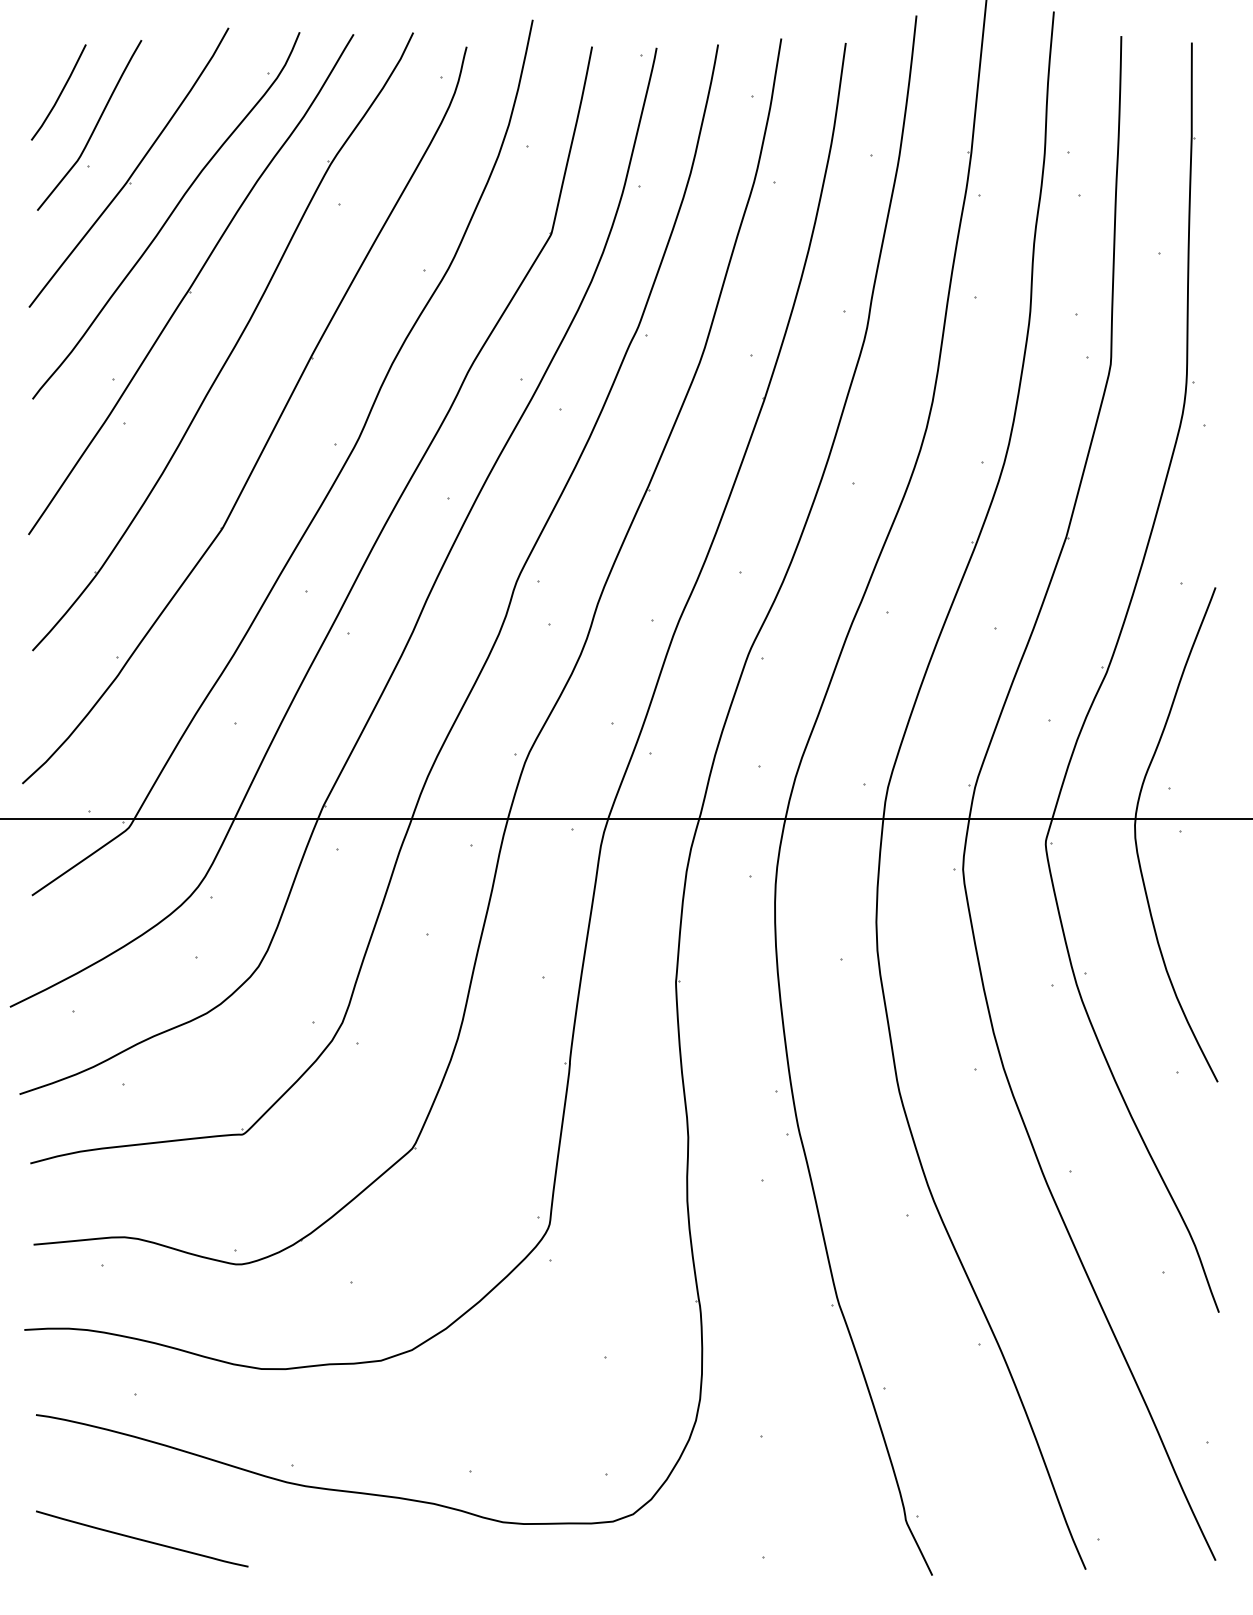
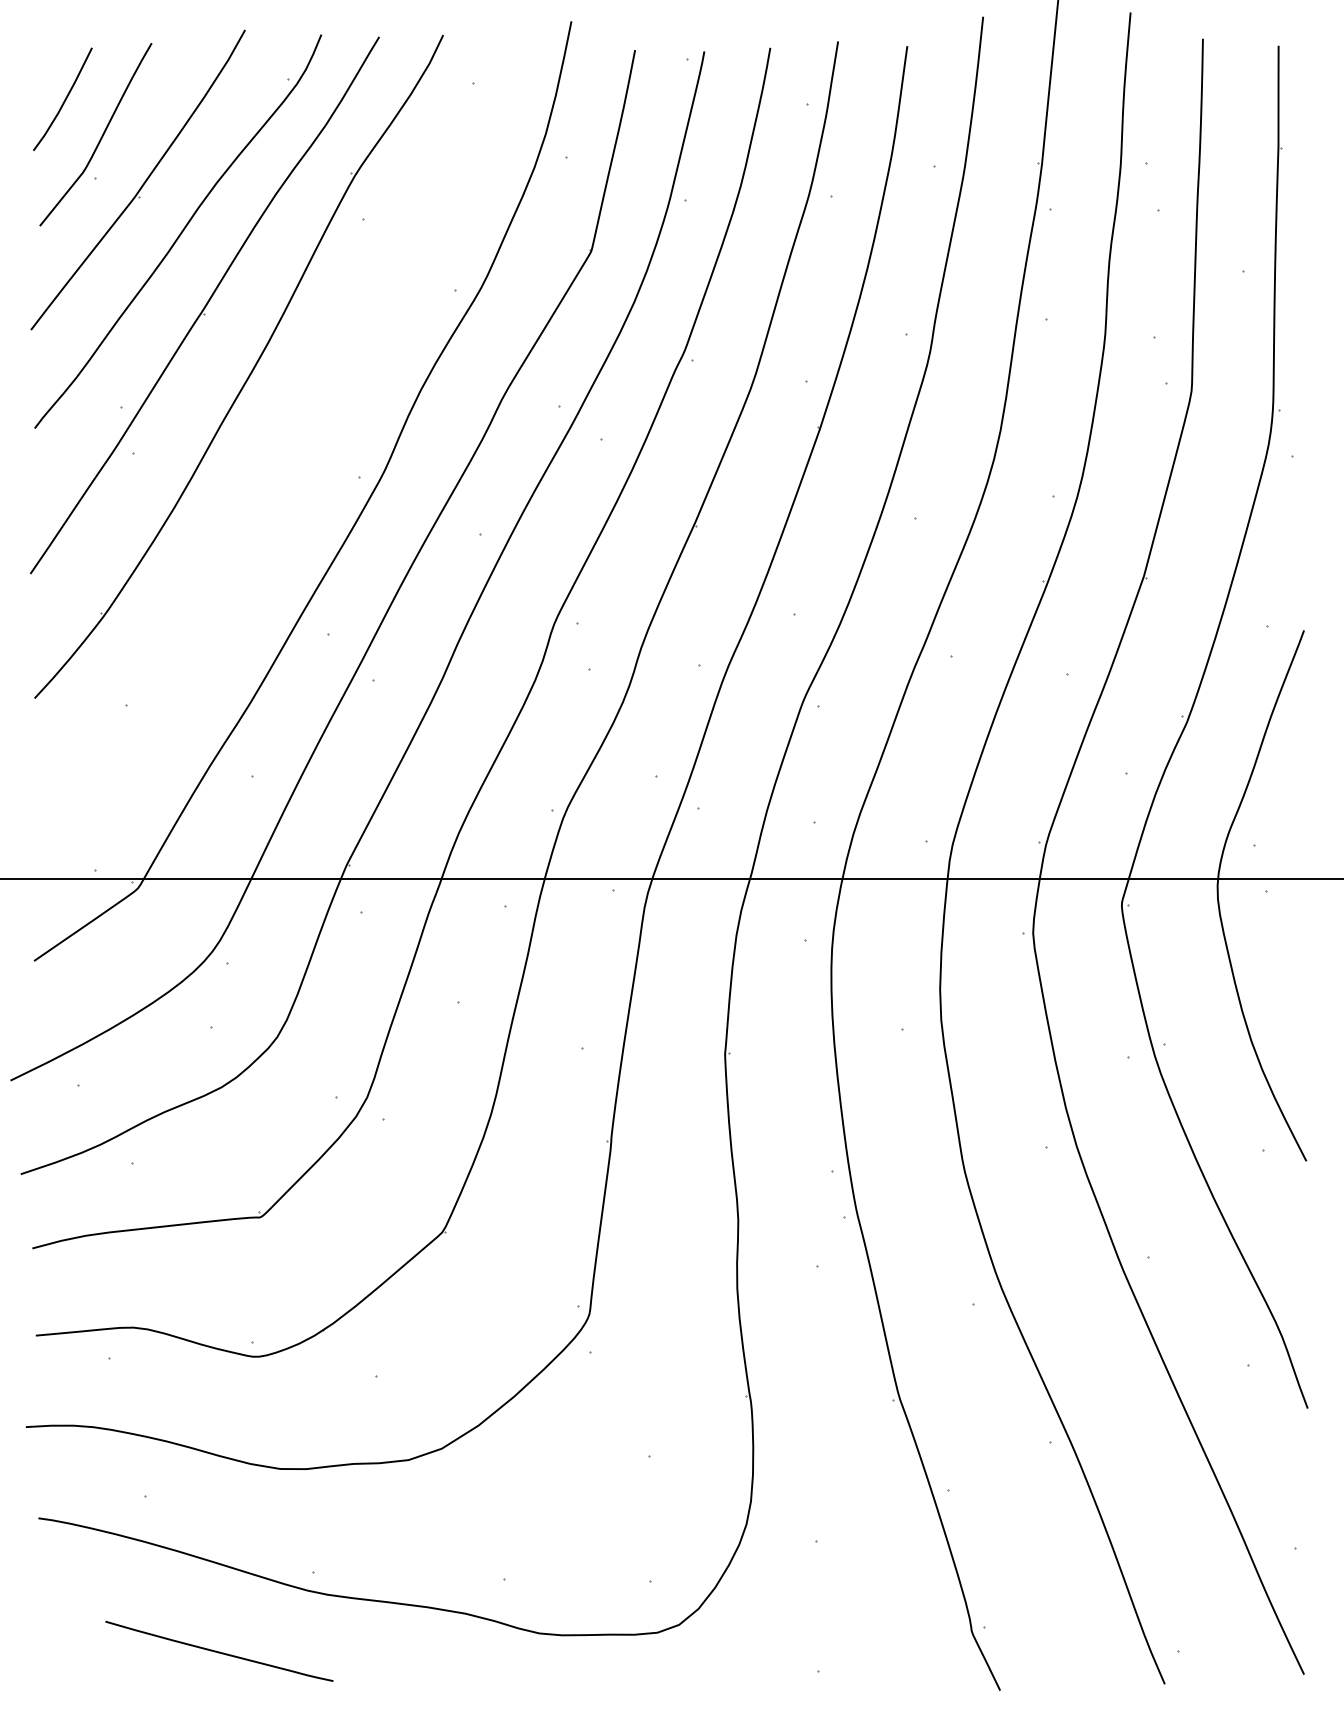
part: (272, 429) -> (292, 460), removed
curve: (142, 1539) -> (219, 1651), moved

